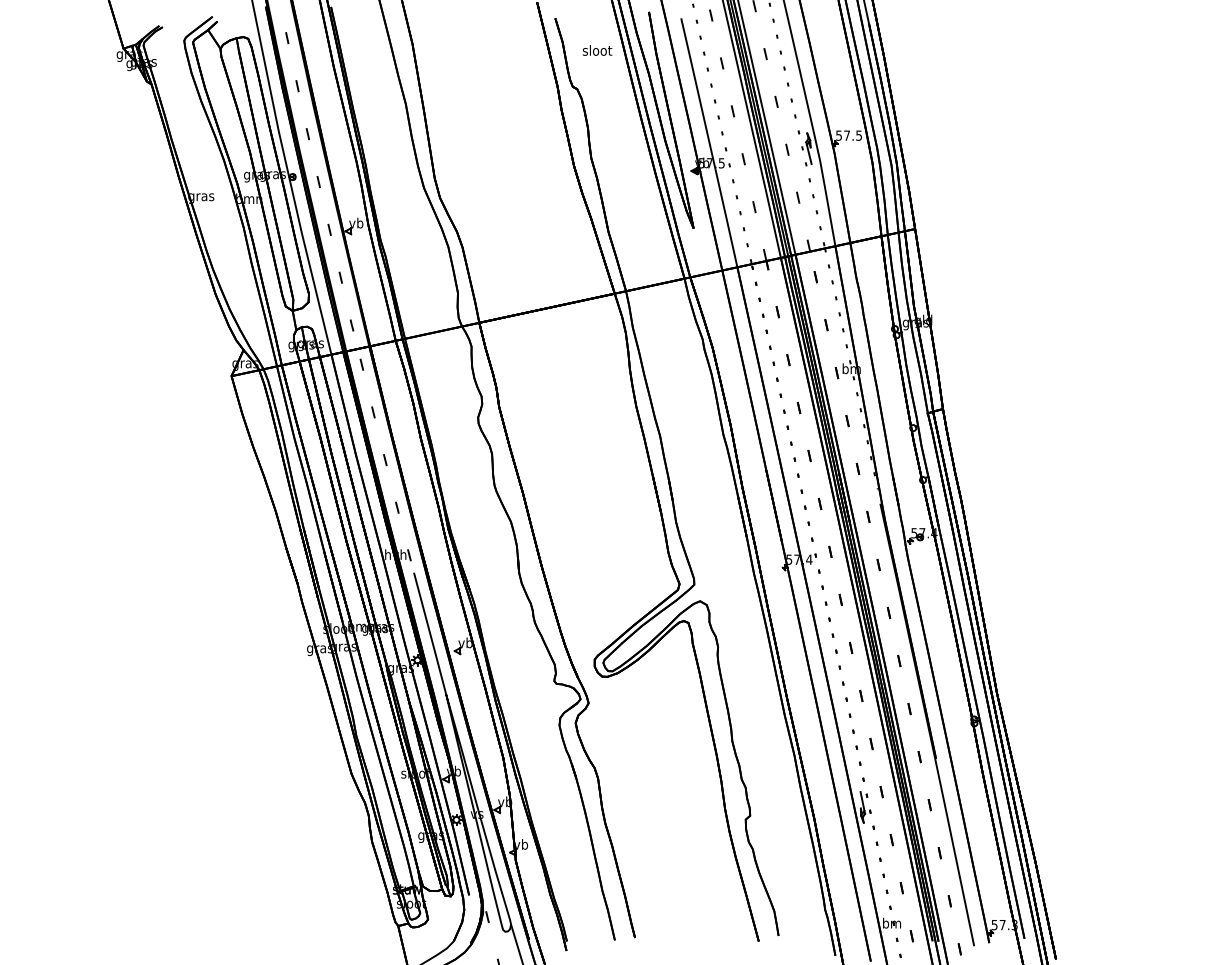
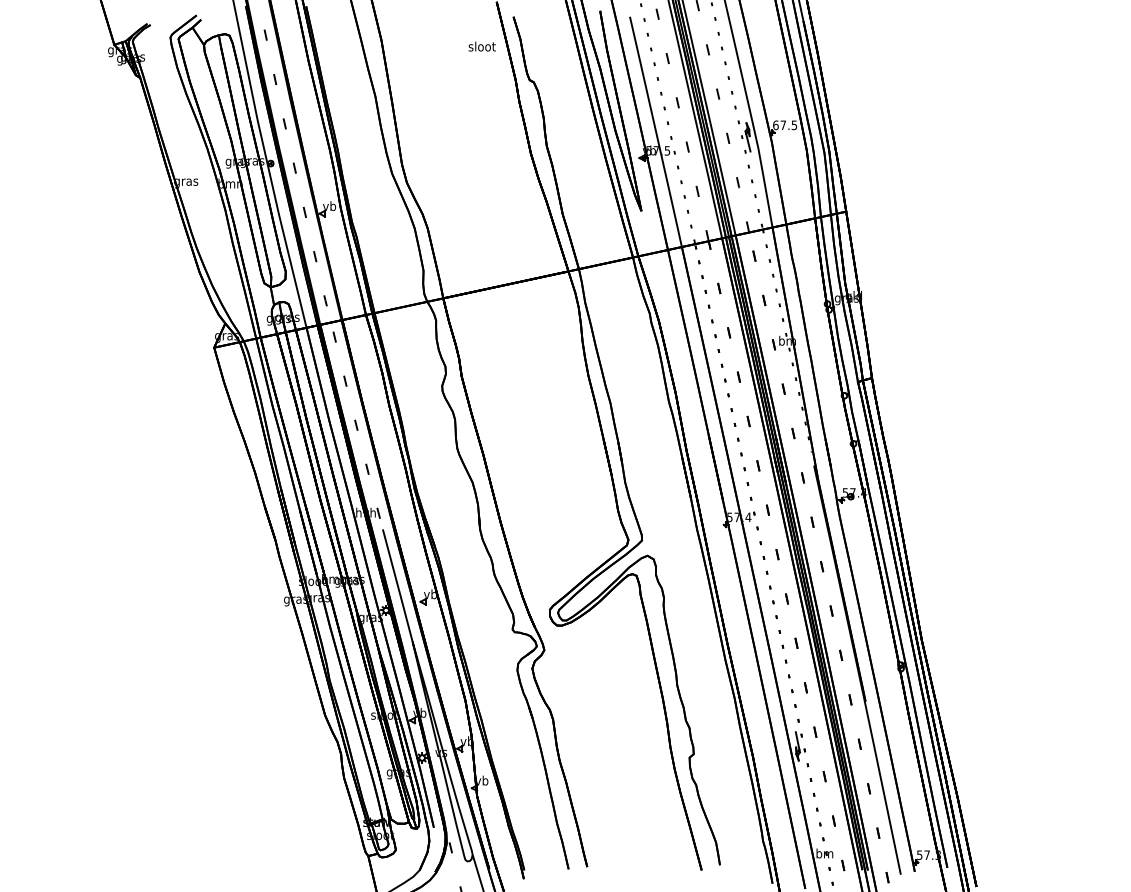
text: (597, 50) -> (482, 46), moved
text: (839, 135) -> (776, 125), 57.5 -> 67.5

